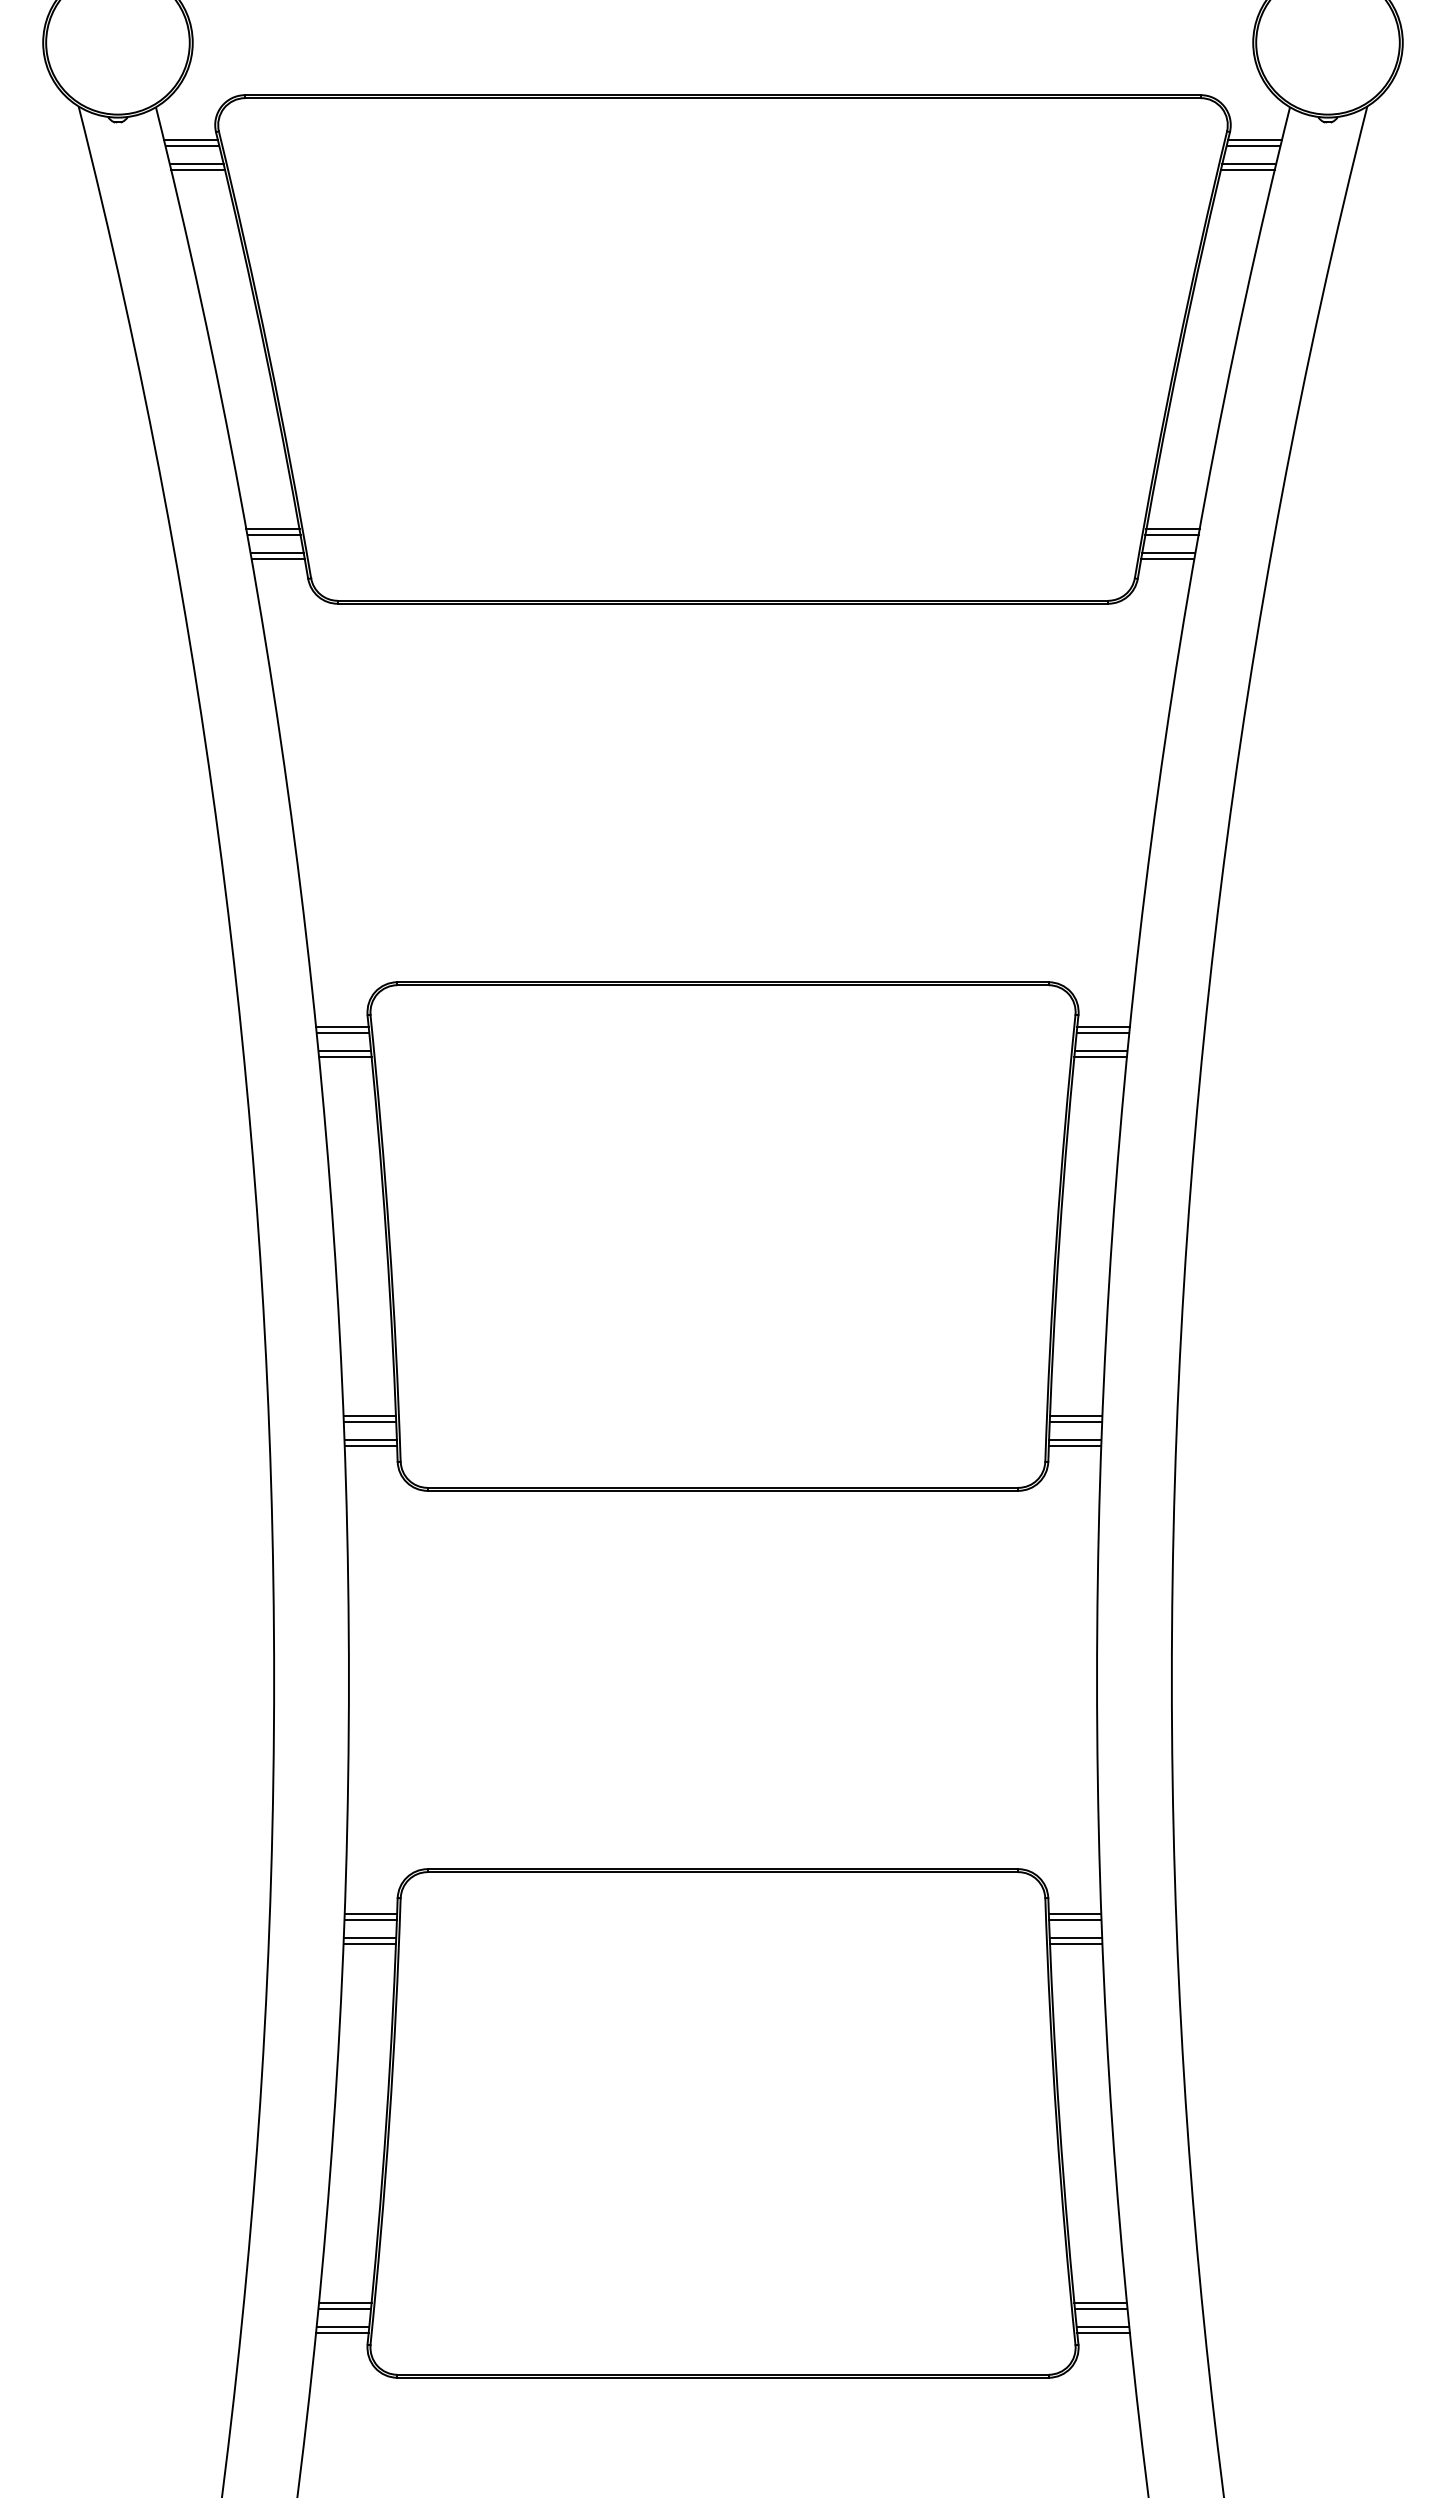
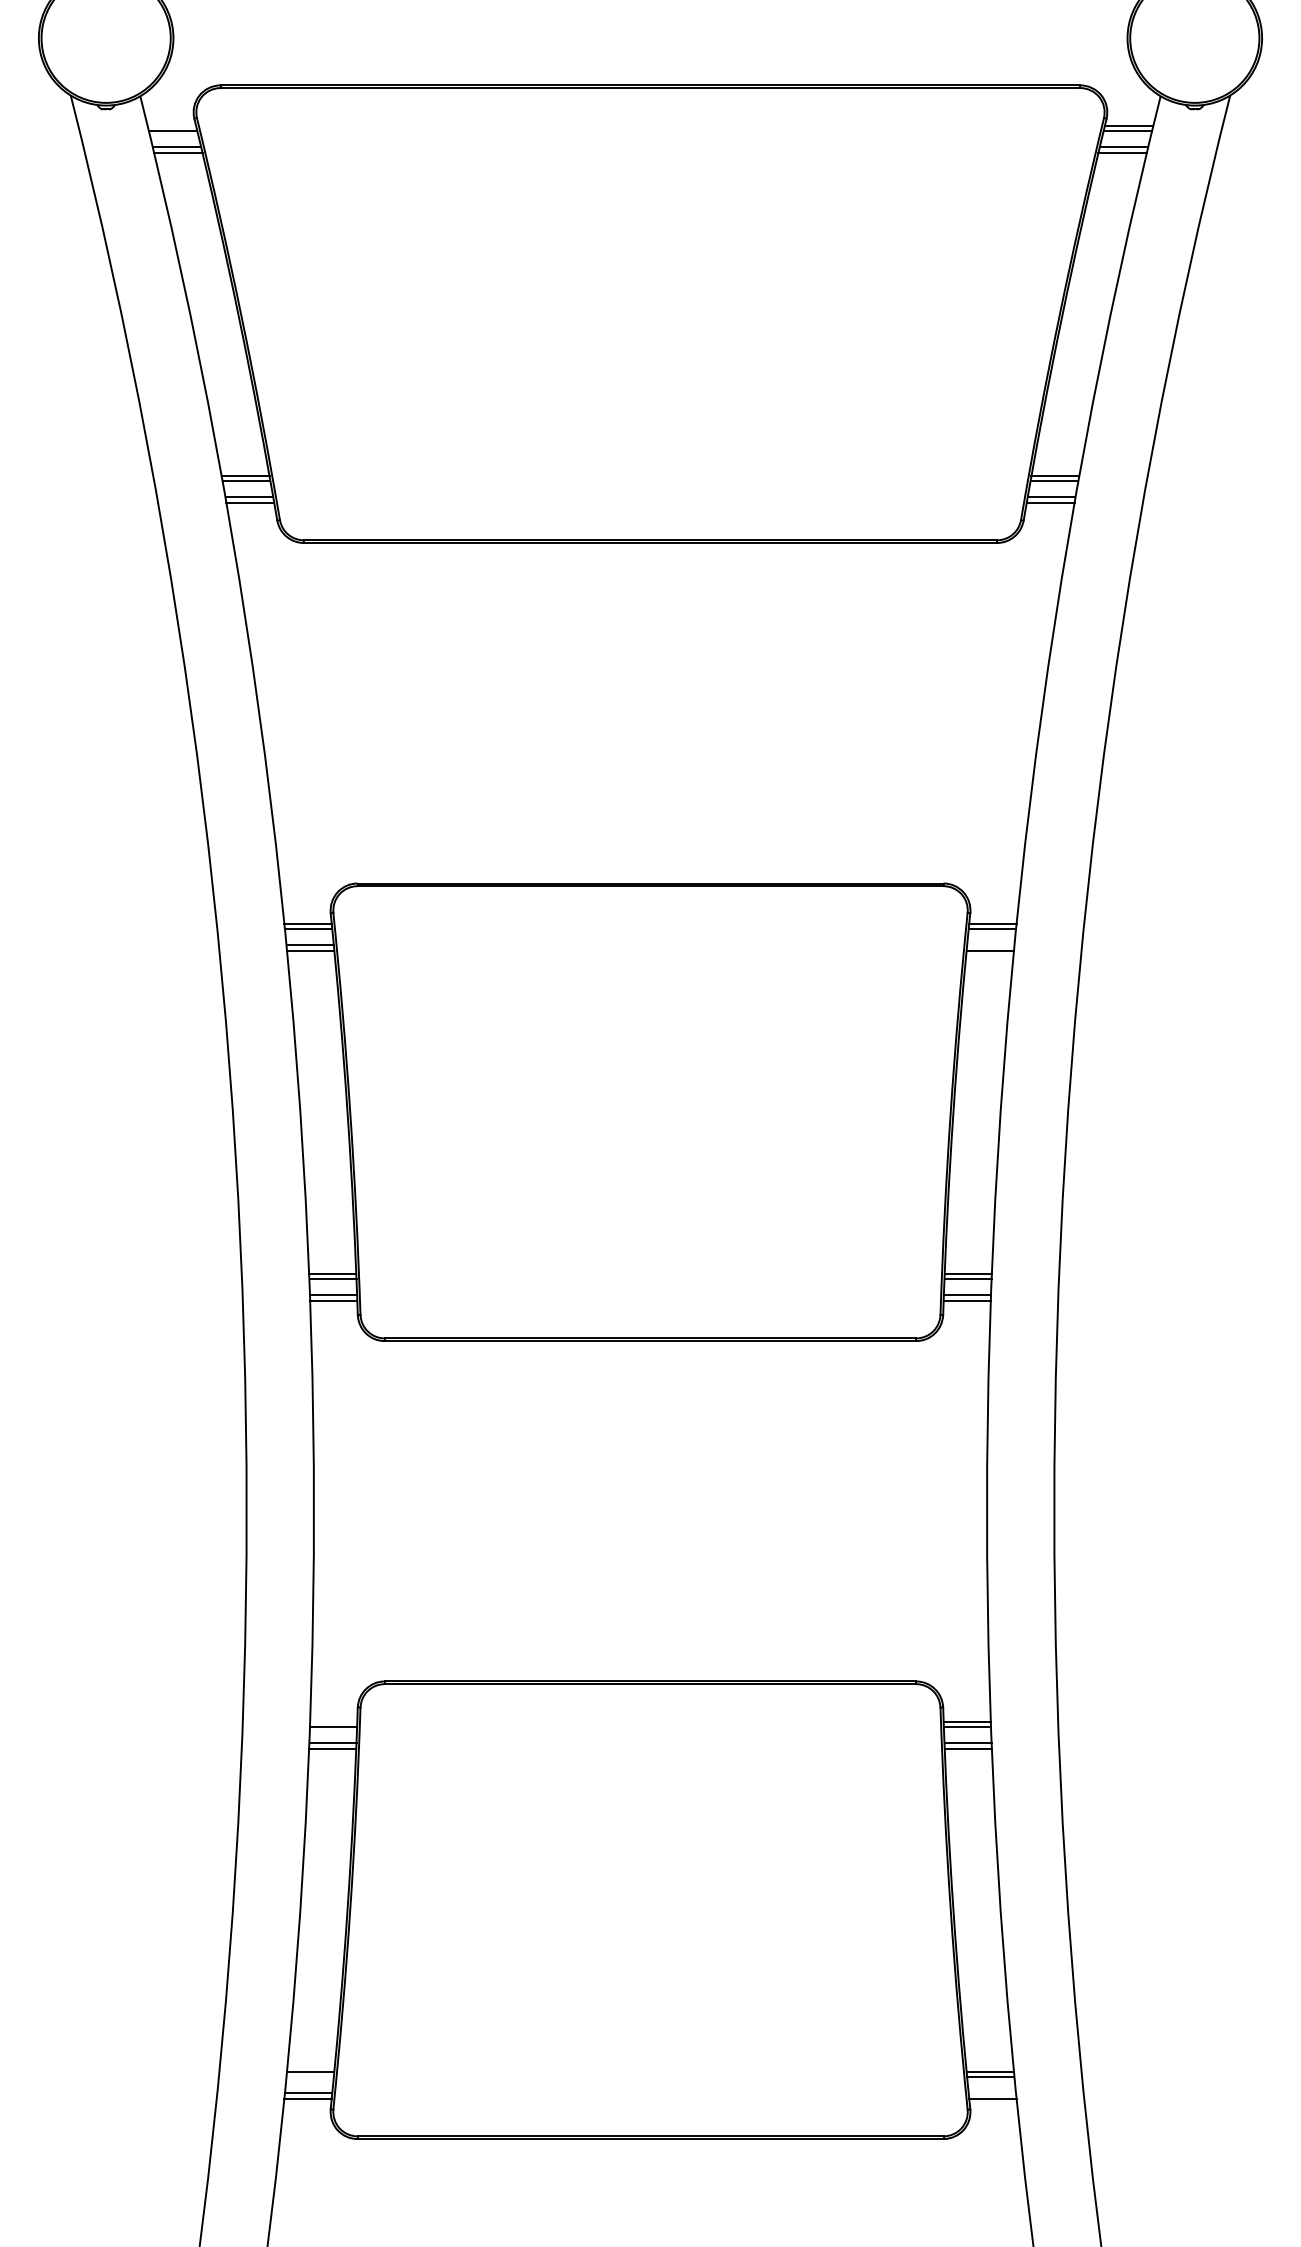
line: (191, 140) -> (172, 126), removed
line: (1100, 1051) -> (990, 945), removed
line: (370, 1914) -> (333, 1722), removed
line: (344, 2308) -> (309, 2076), removed
line: (1102, 2326) -> (991, 2092), removed

